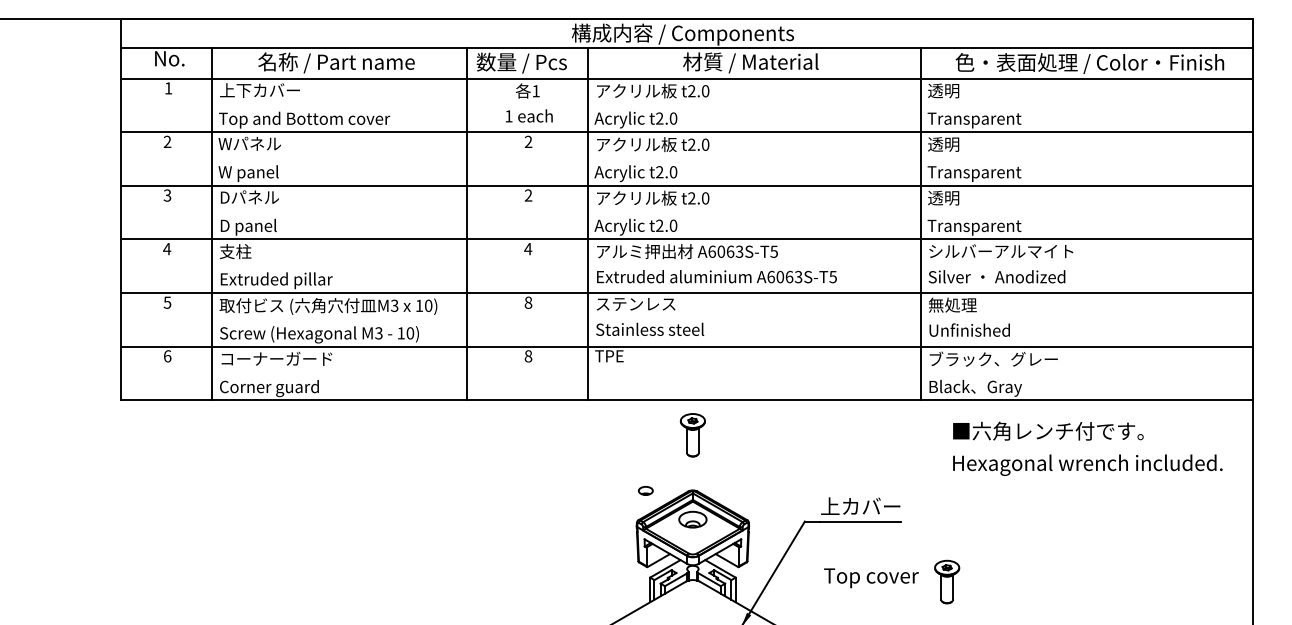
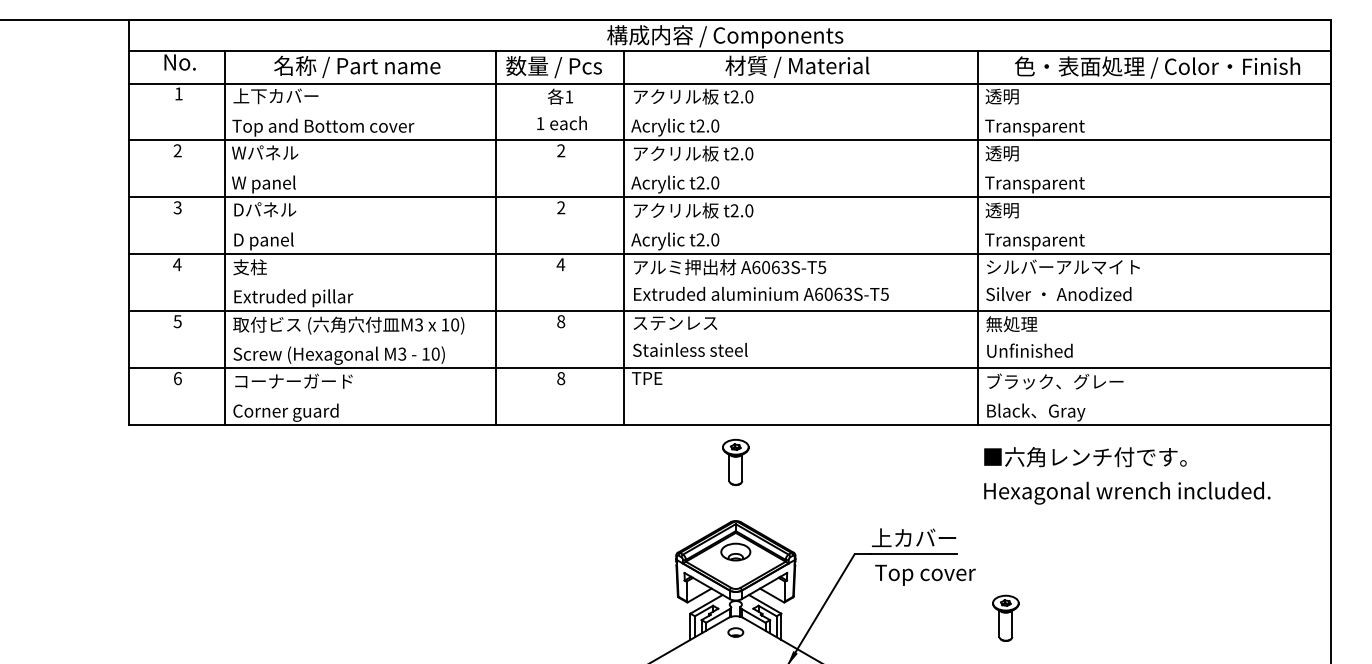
text: (1087, 448) -> (1127, 475), moved
part: (645, 490) -> (735, 632), moved
text: (871, 577) -> (925, 574), moved

